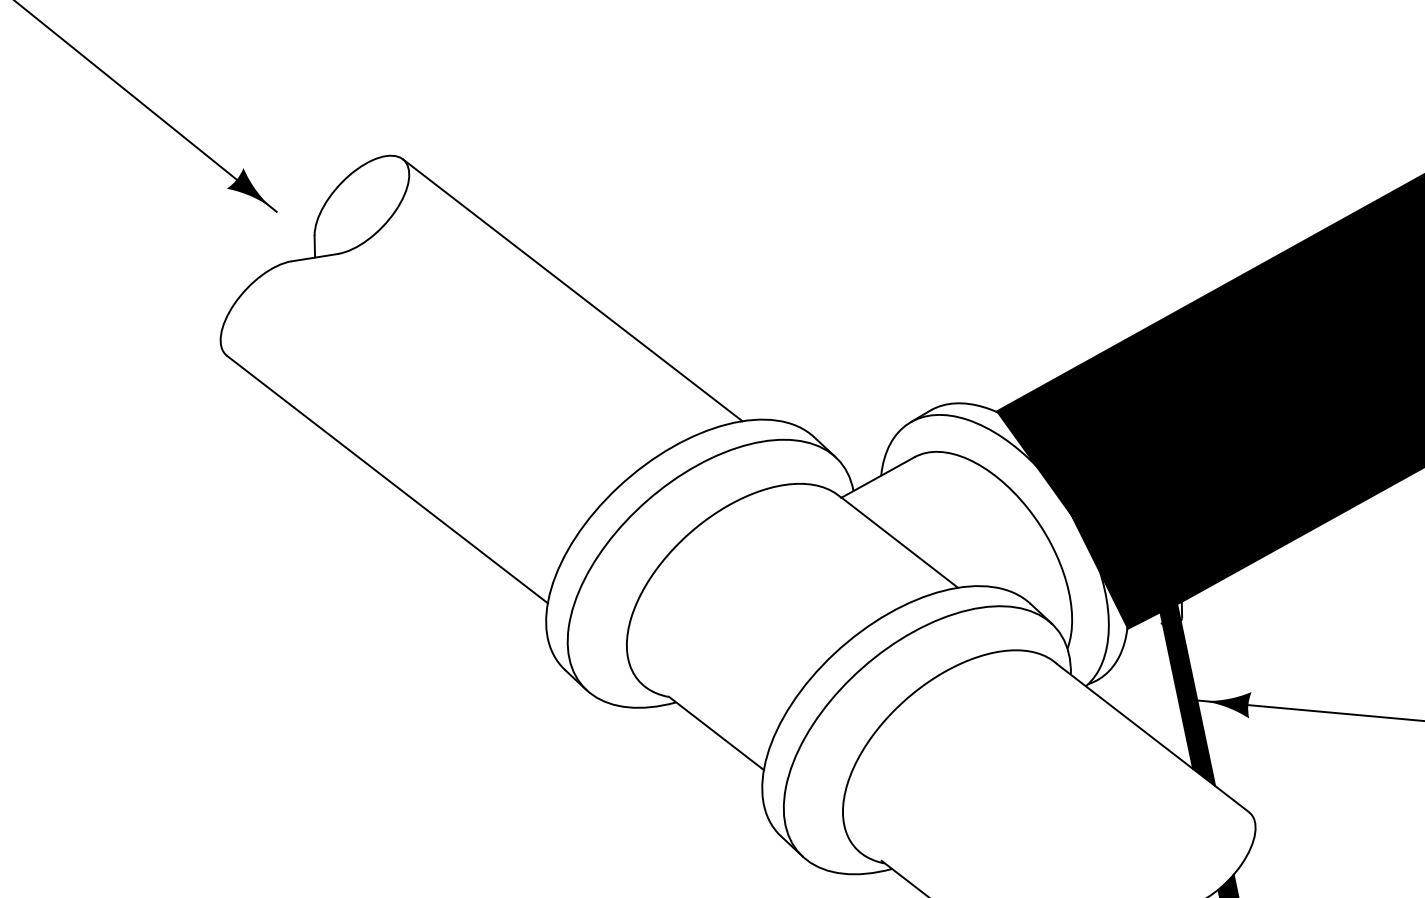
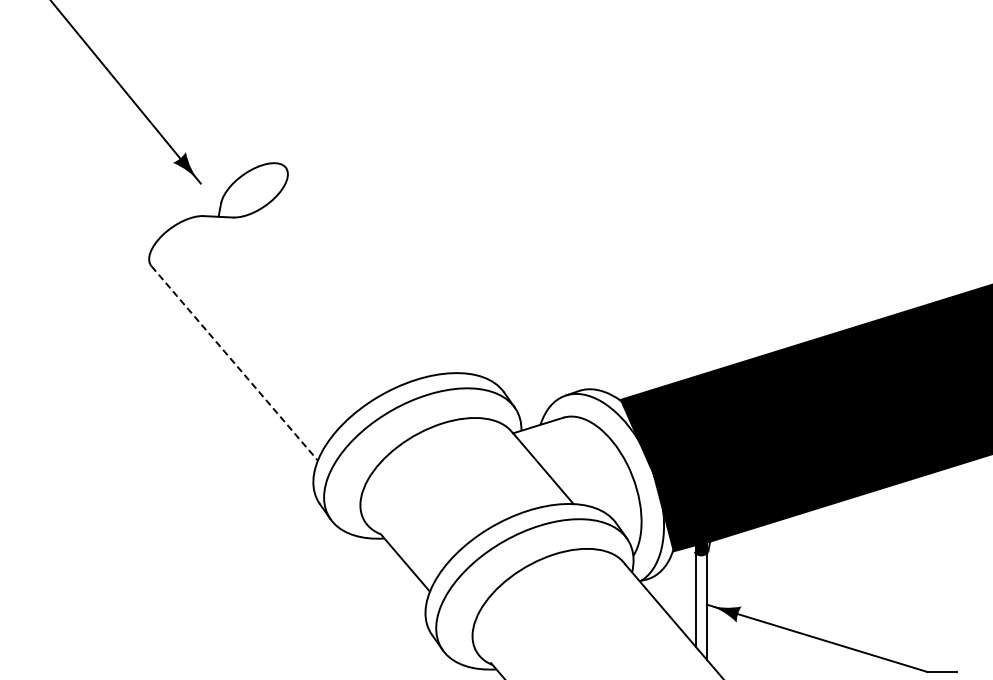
line: (572, 290) -> (373, 270), removed
line: (387, 479) -> (234, 363), solid -> dashed
fill: (1187, 705) -> (700, 606), removed

